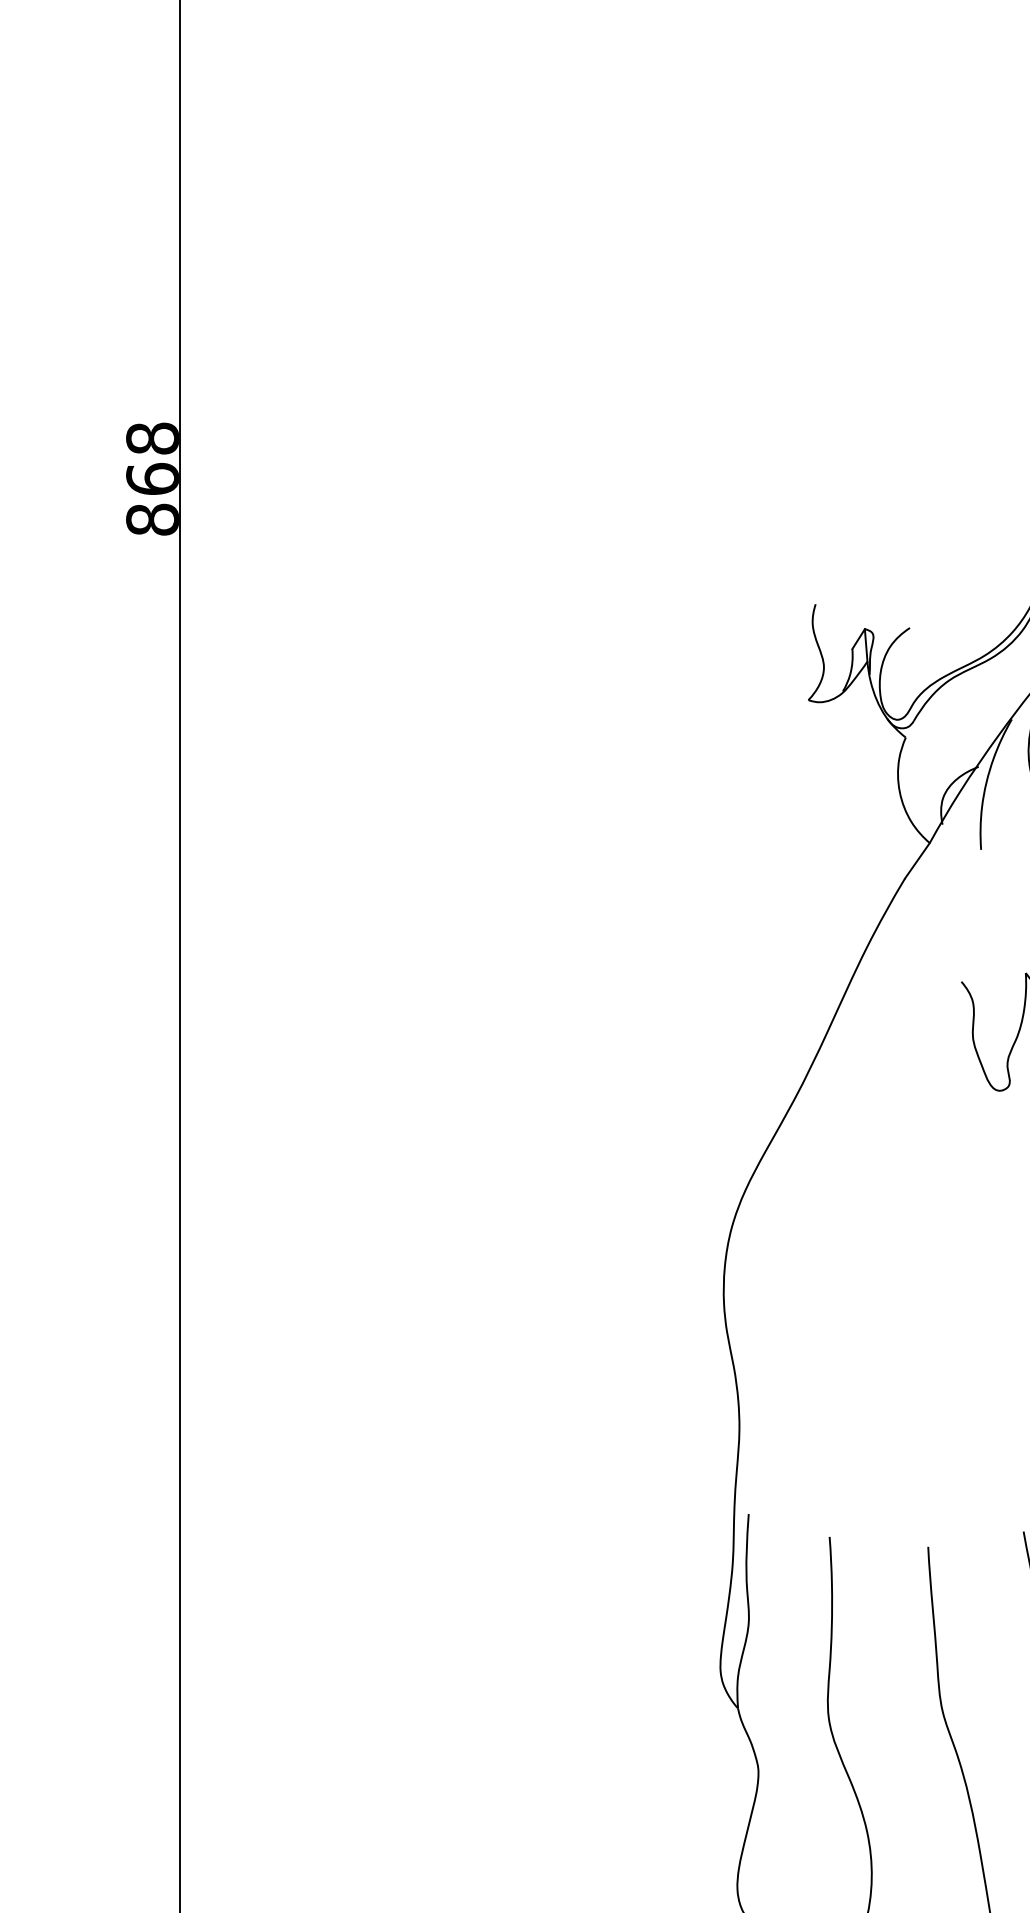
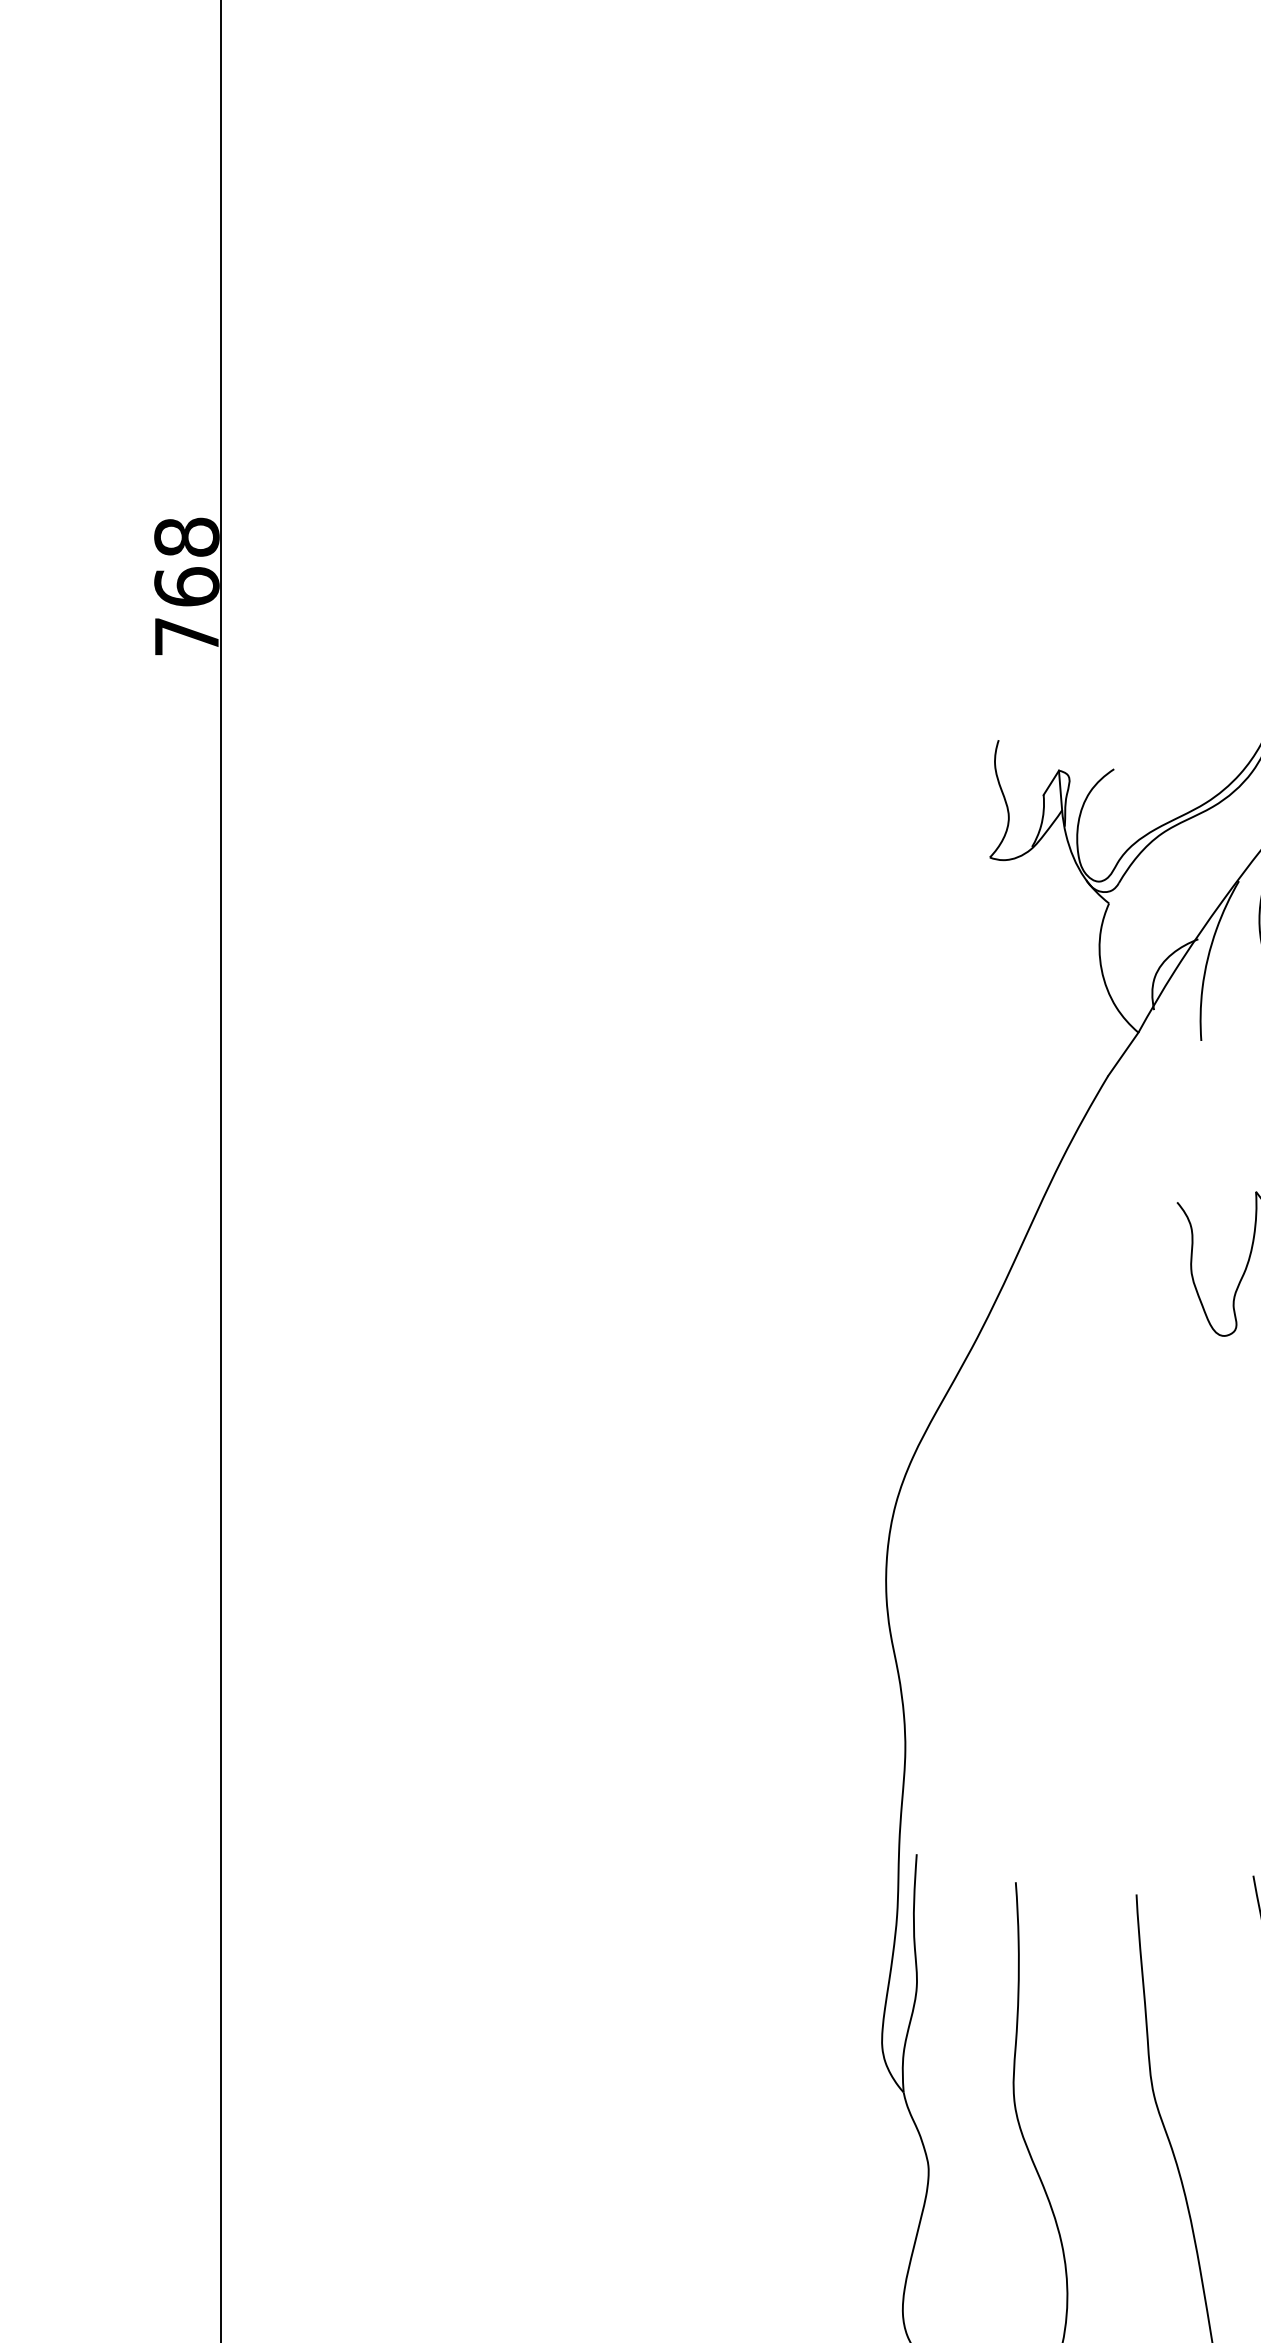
text: (152, 519) -> (186, 636), 868 -> 768

